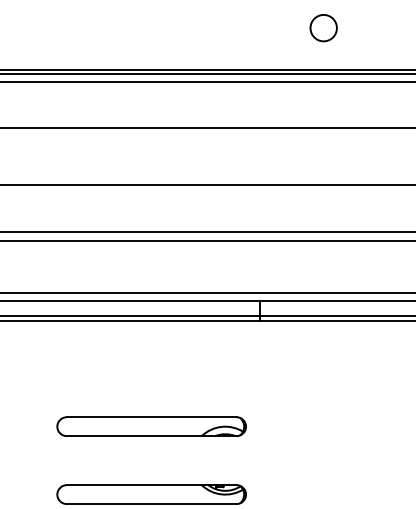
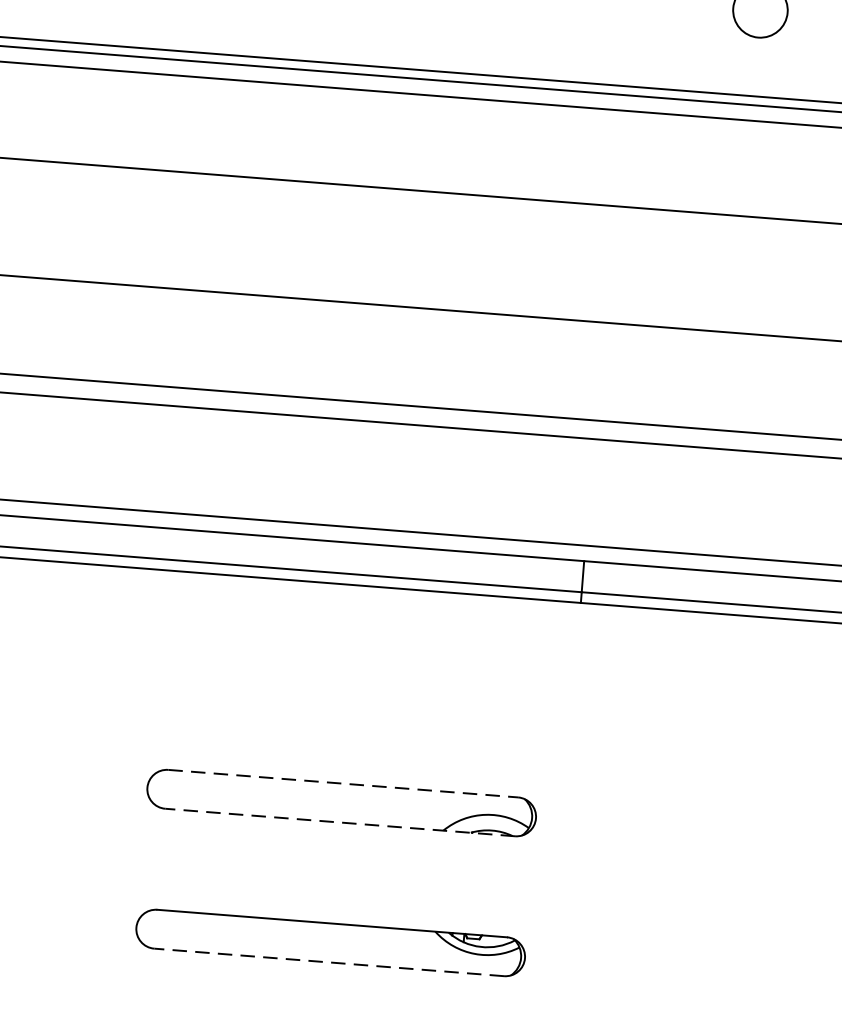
line: (151, 417) -> (342, 784), solid -> dashed
line: (151, 436) -> (339, 823), solid -> dashed
line: (151, 504) -> (328, 963), solid -> dashed

